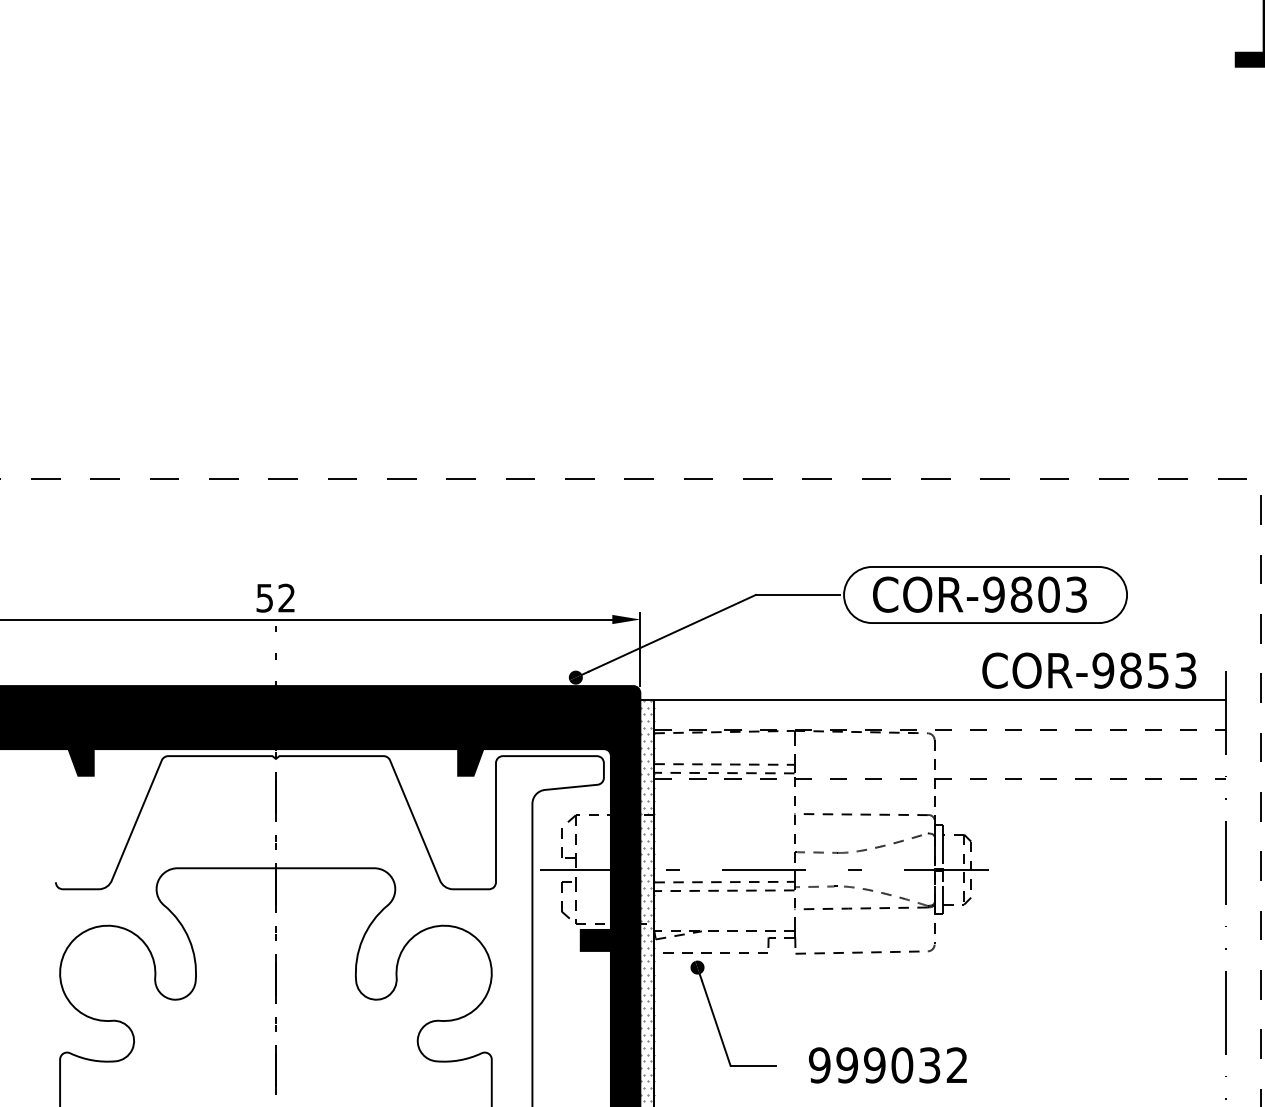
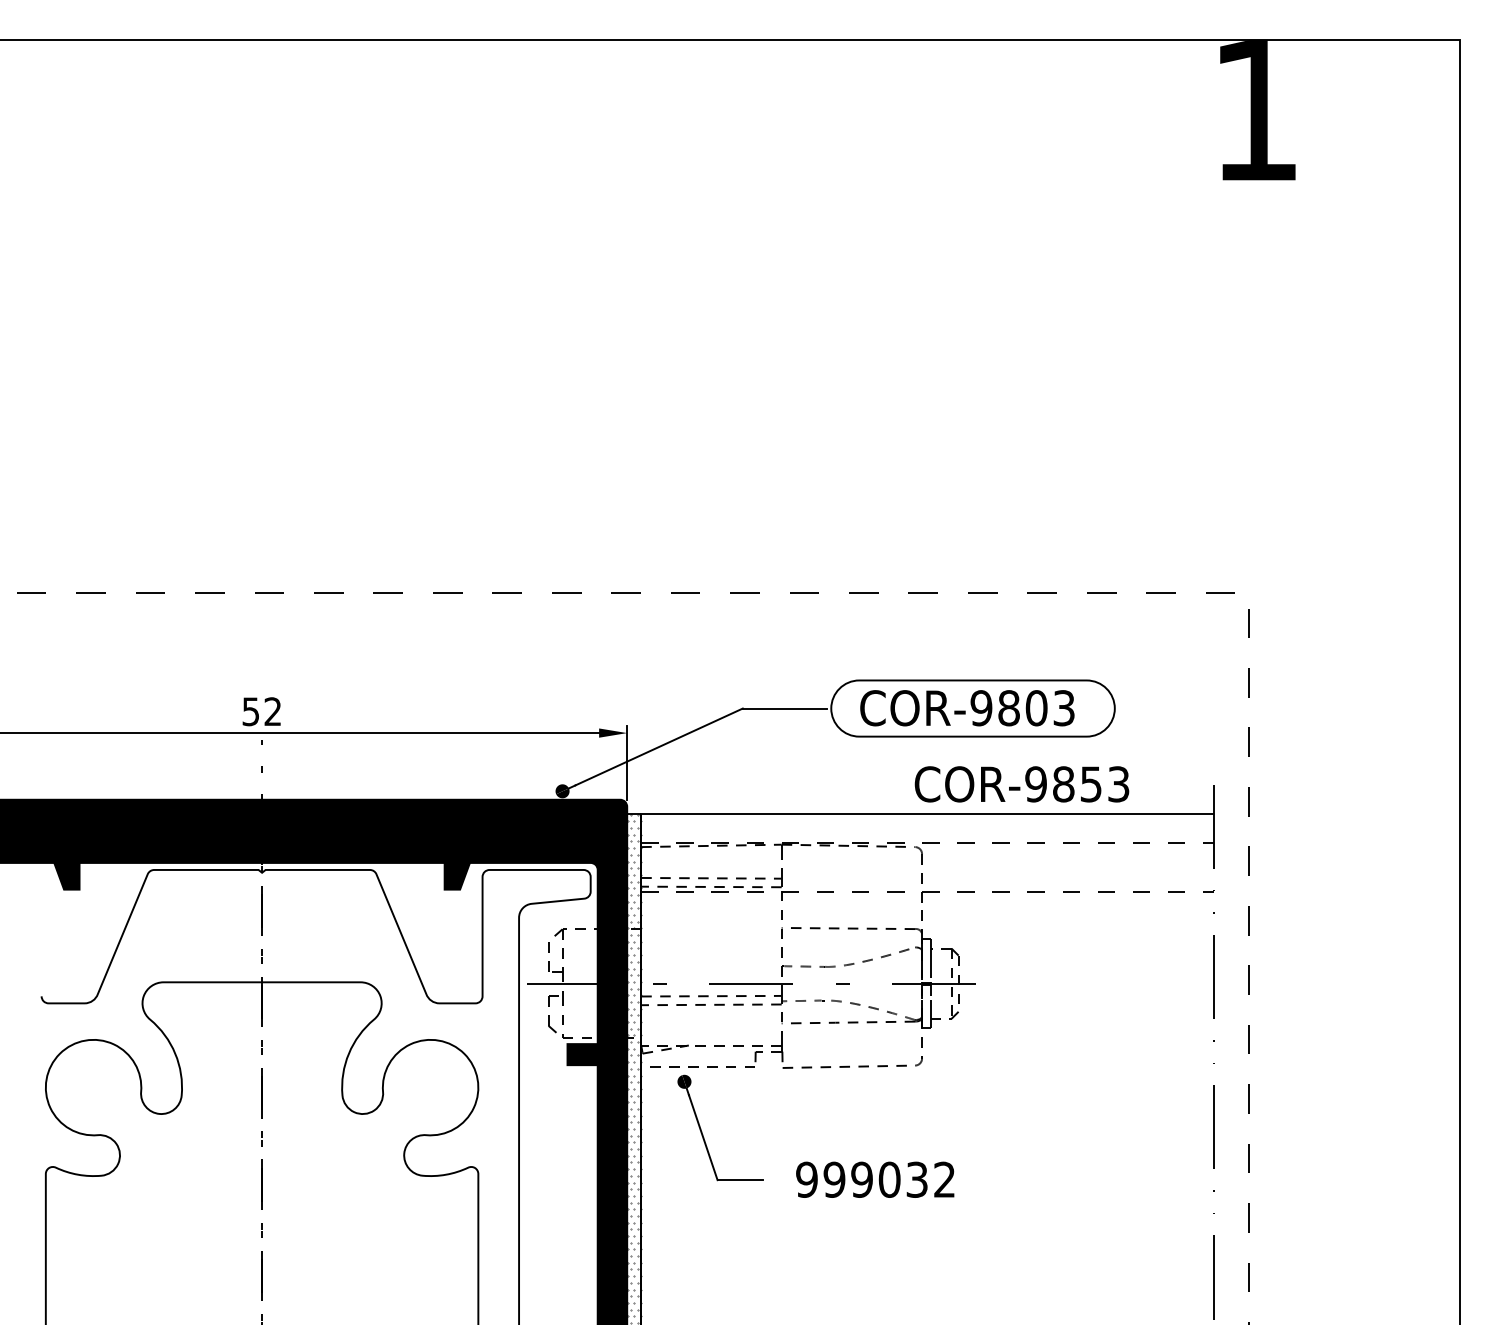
text: (1088, 670) -> (1021, 784), moved

